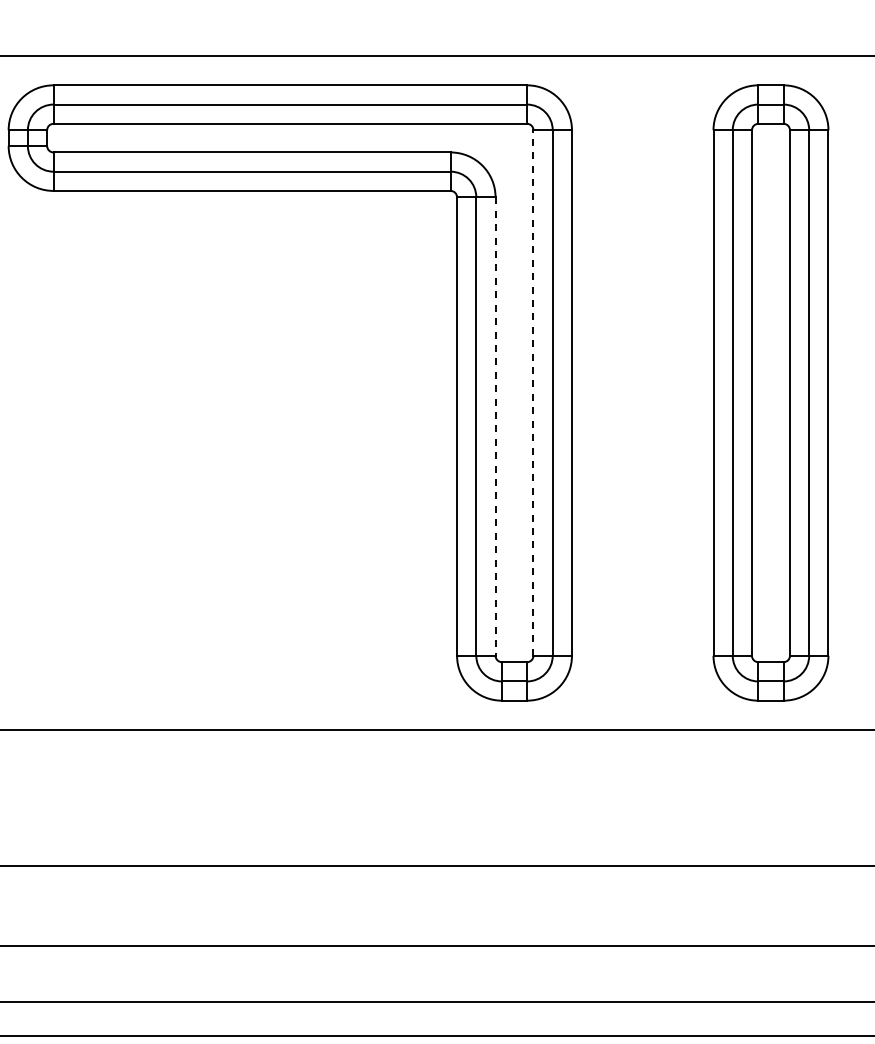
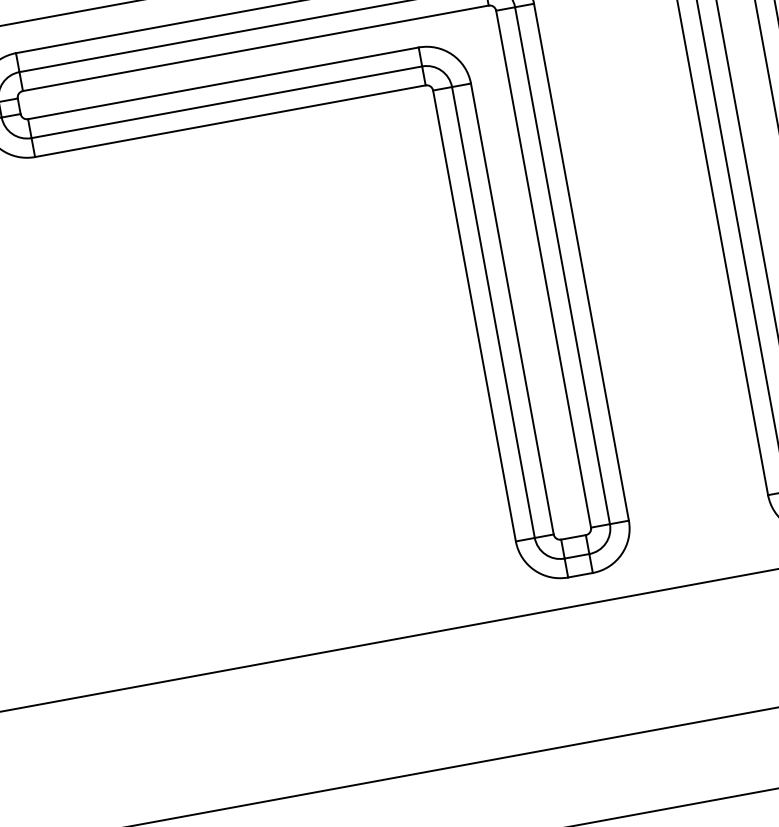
line: (533, 393) -> (543, 269), dashed -> solid
line: (495, 427) -> (512, 309), dashed -> solid

